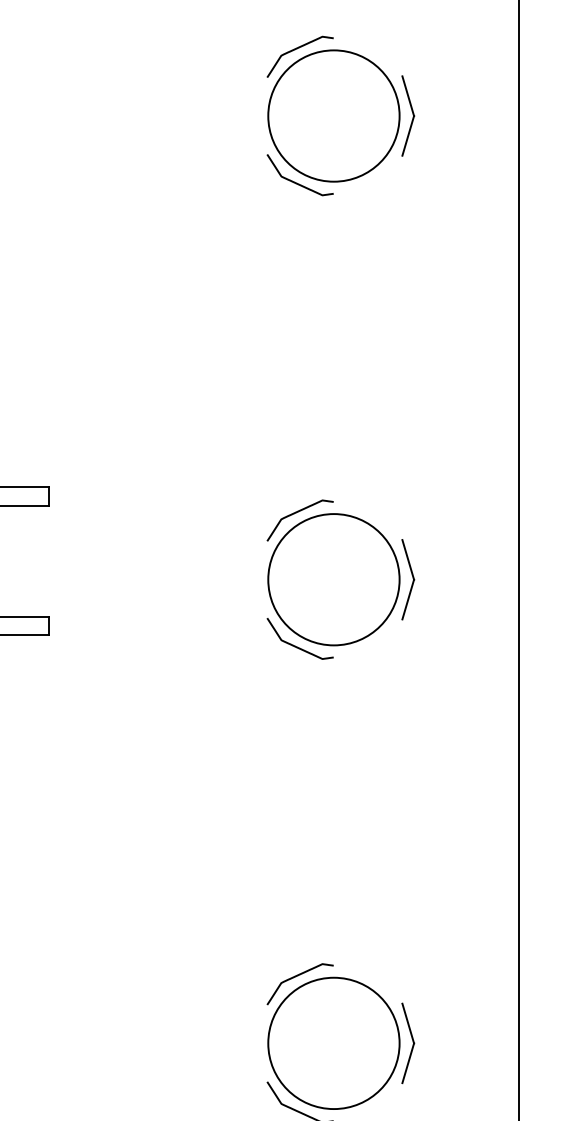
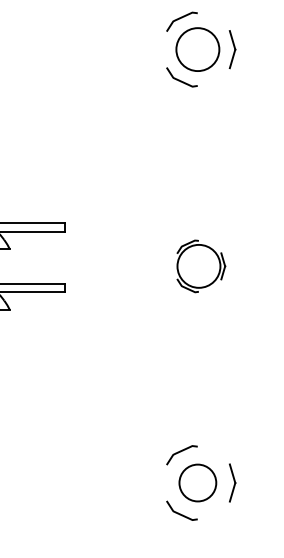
circle: (333, 115) -> (197, 49), size x0.7
part: (341, 580) -> (201, 266), size x0.7
circle: (333, 1042) -> (197, 482), size x0.6

